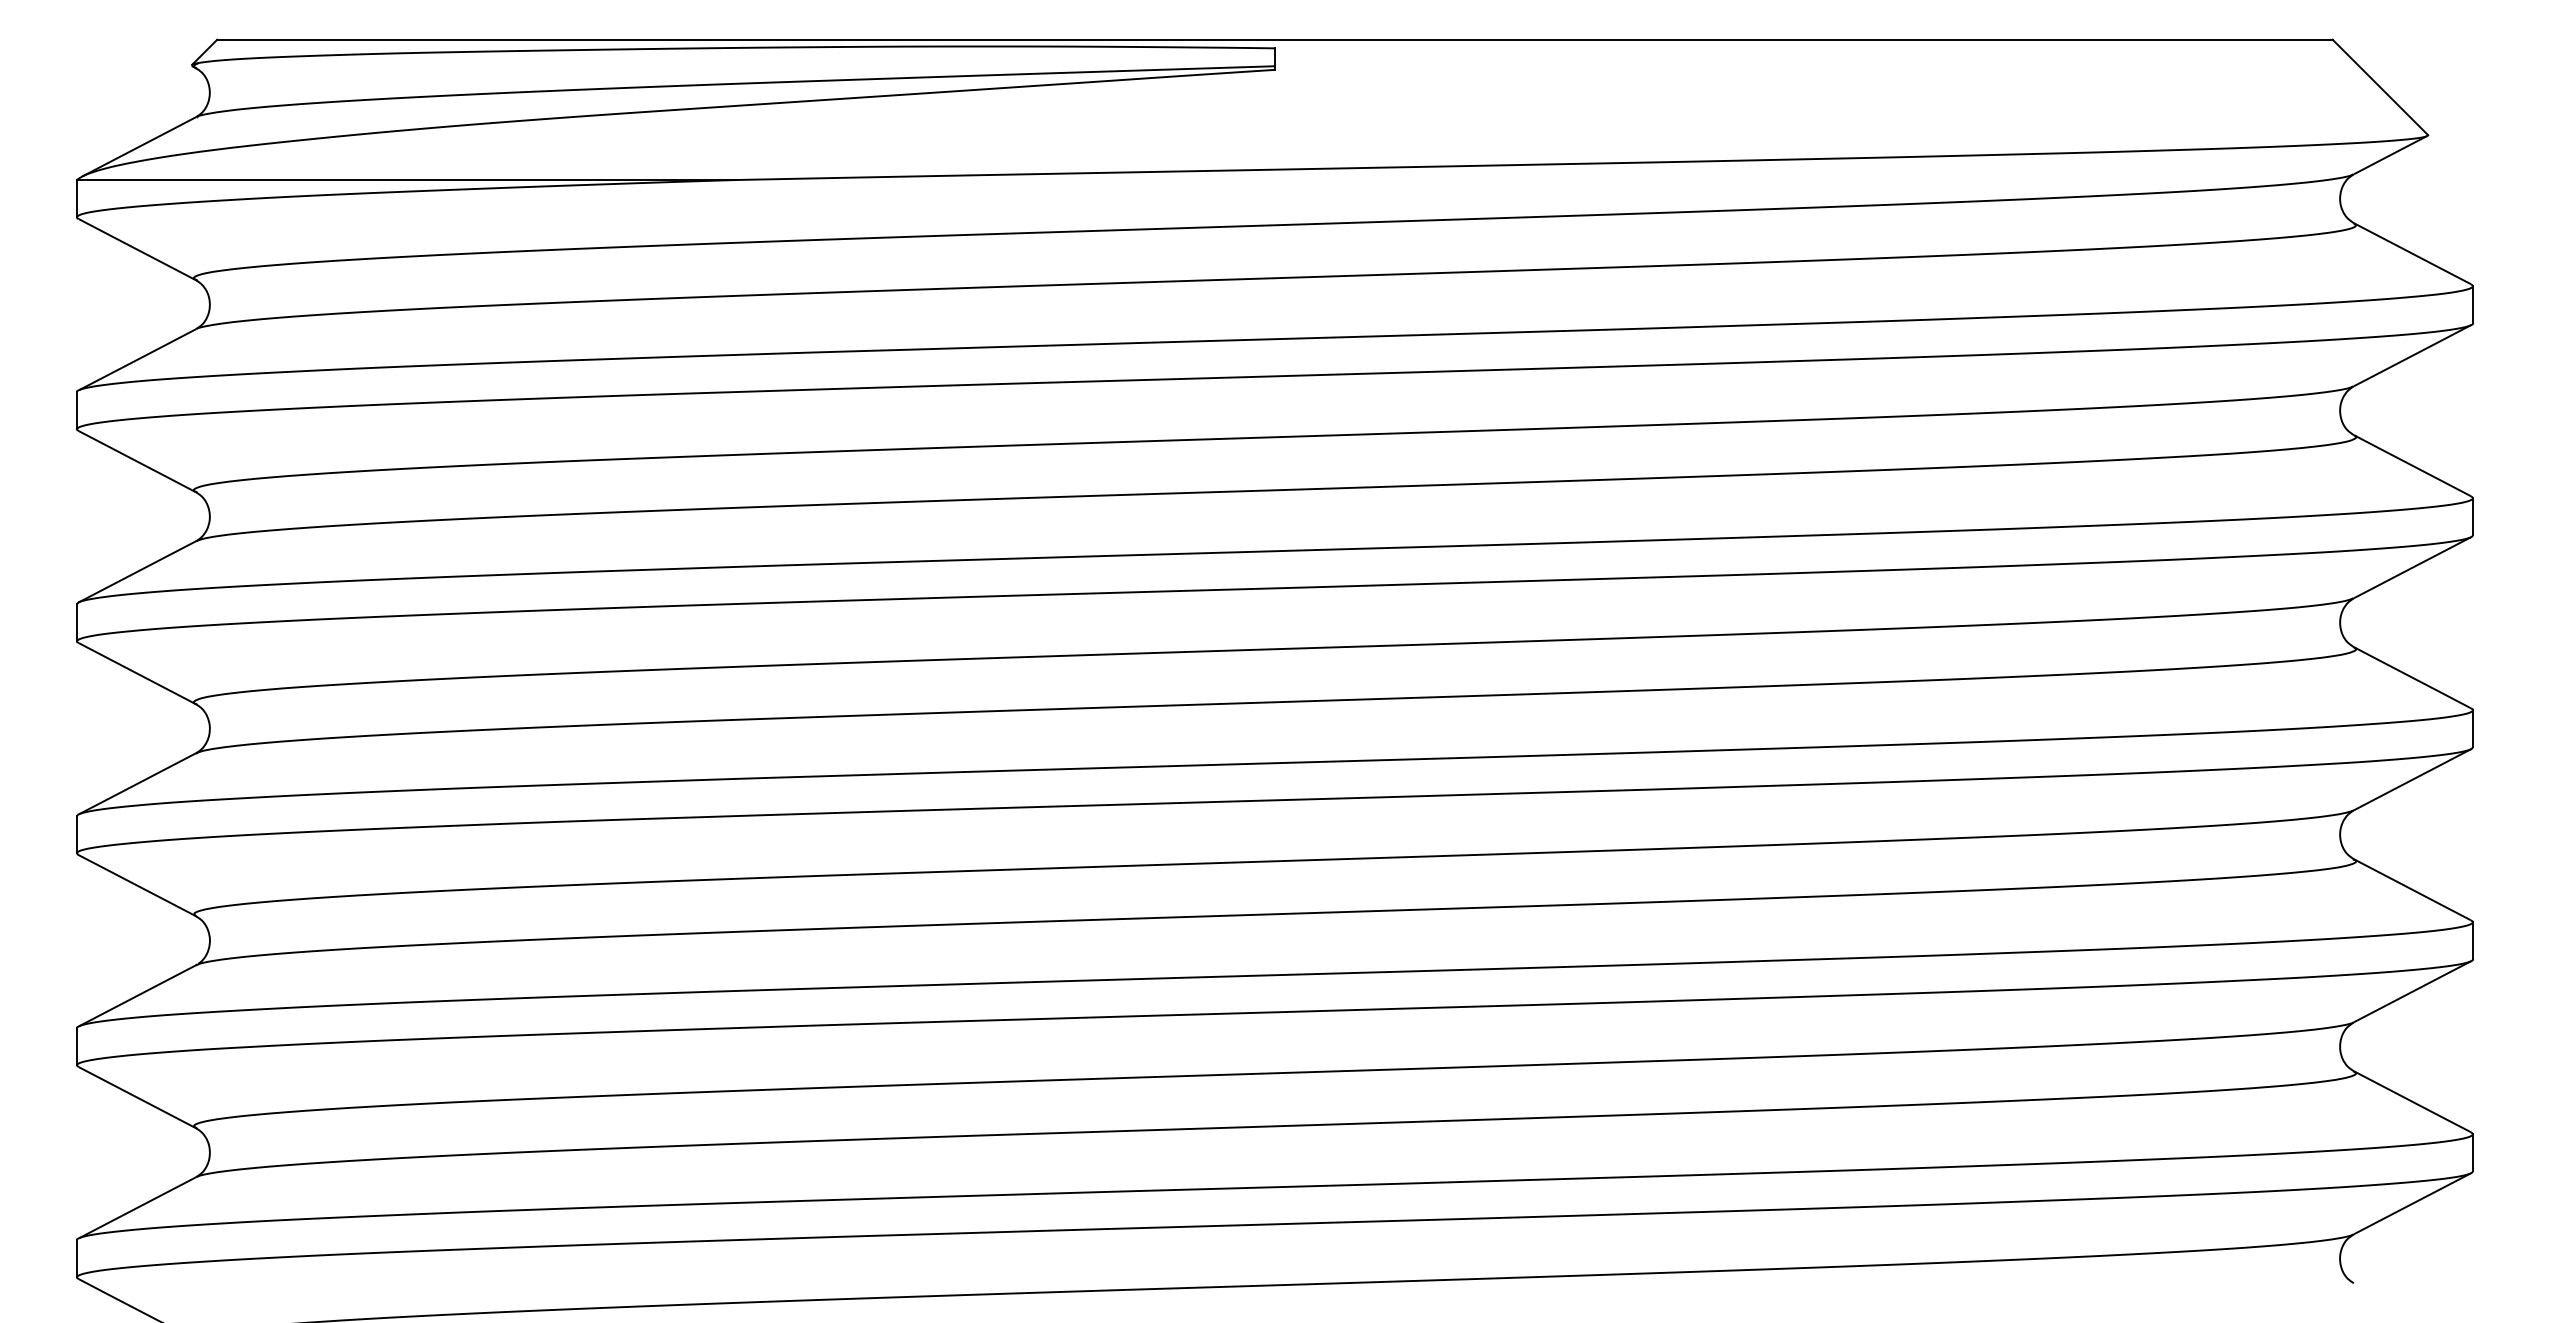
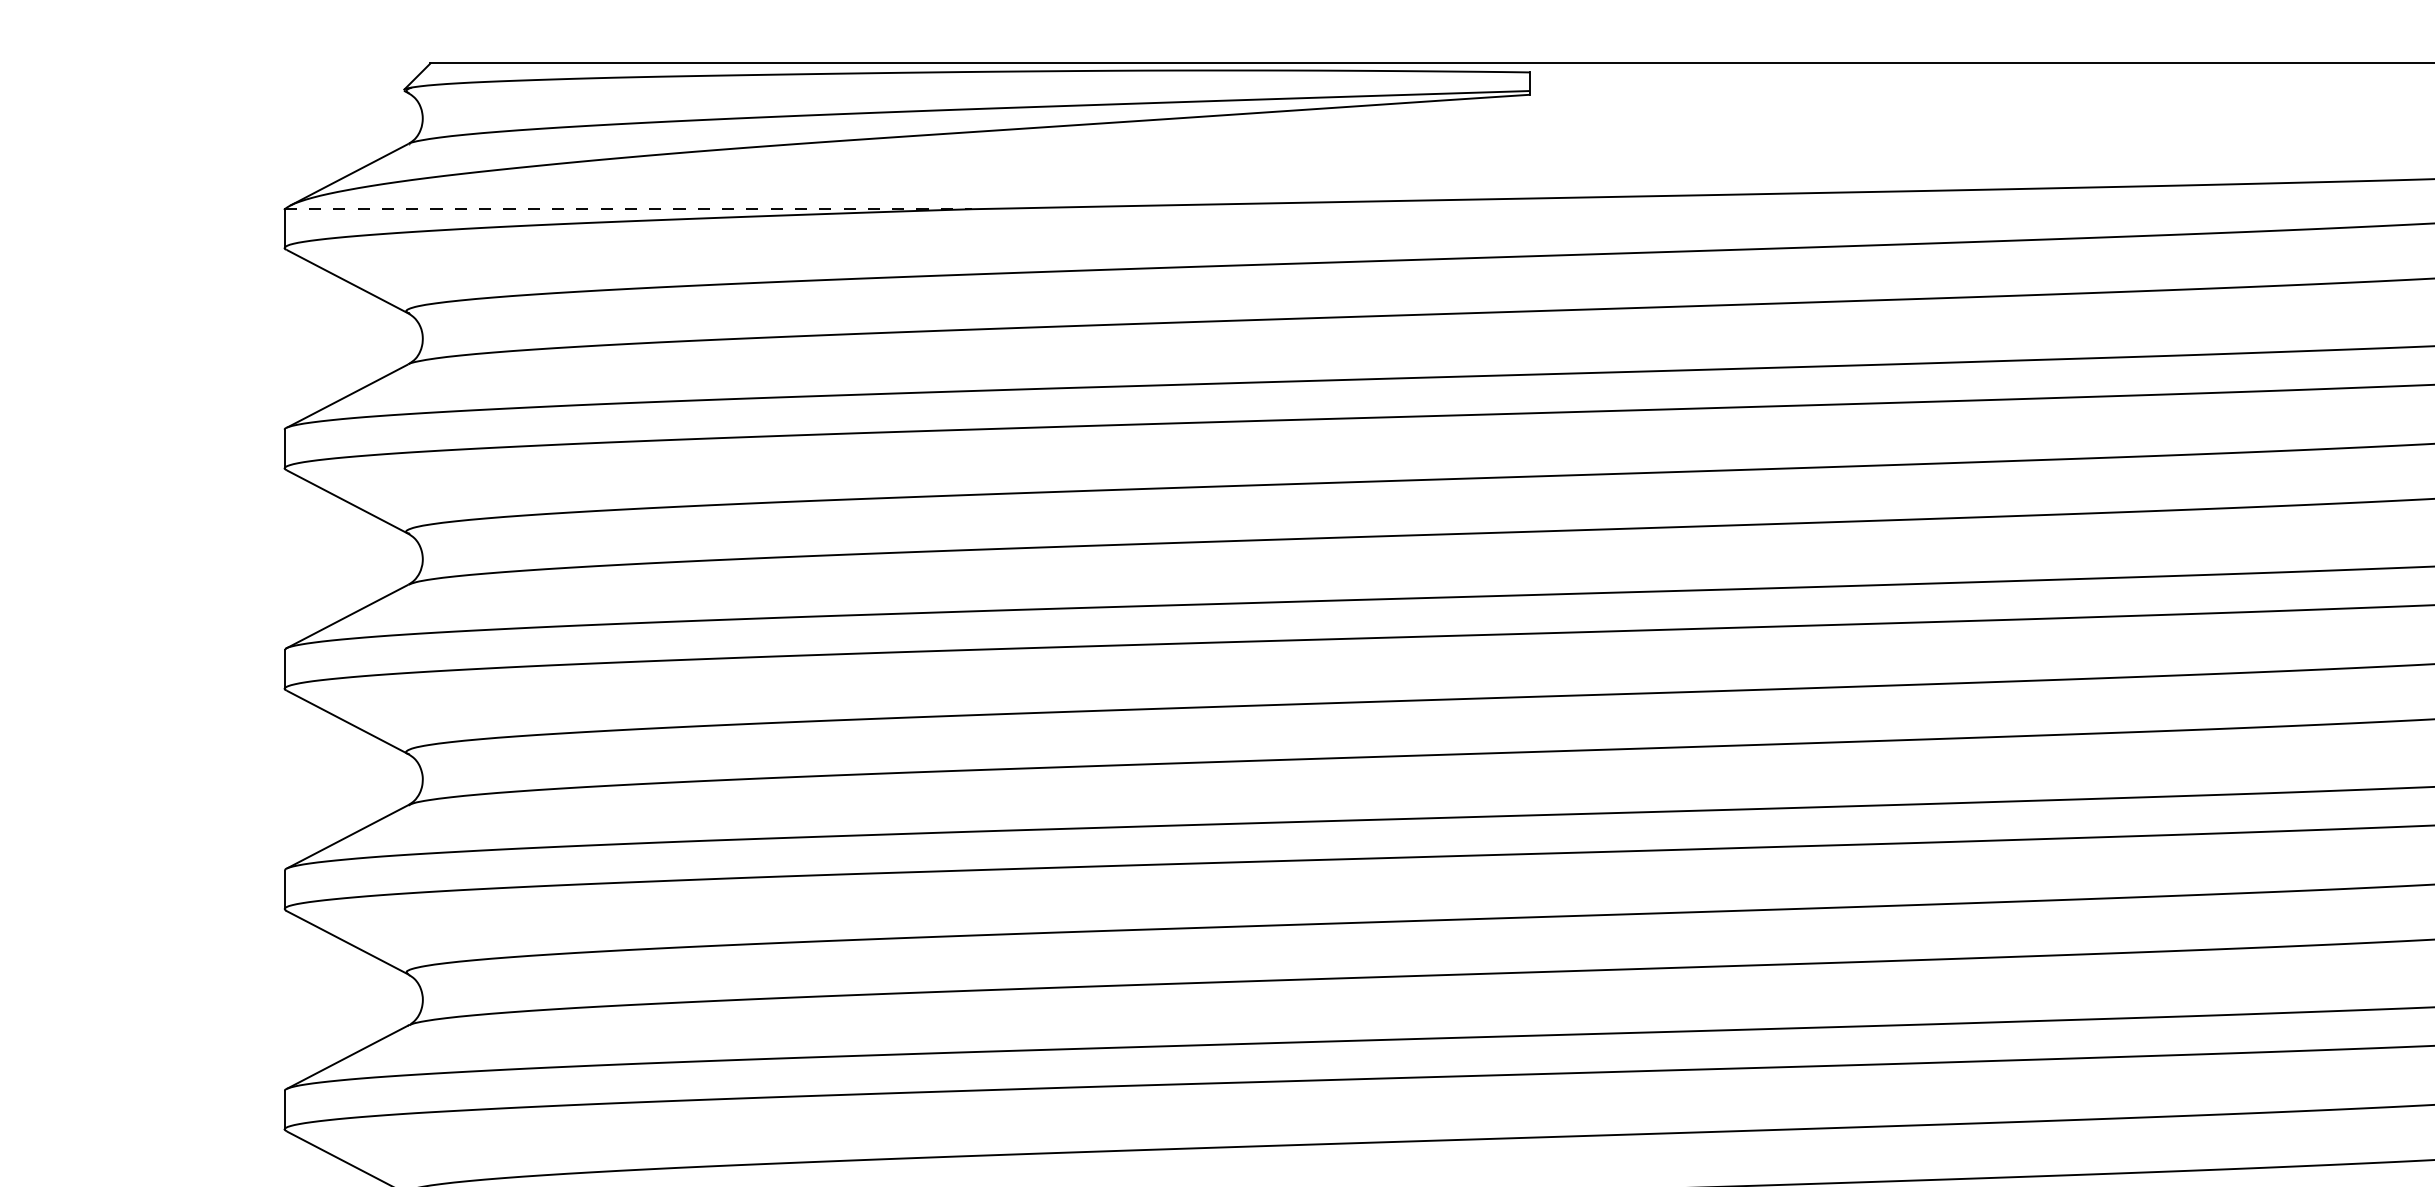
line: (407, 179) -> (628, 208), solid -> dashed

